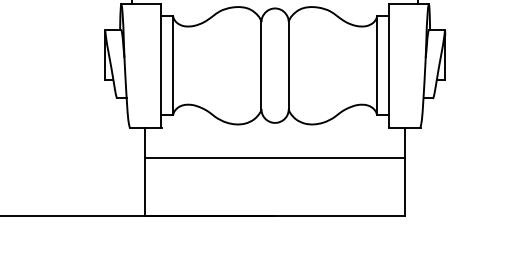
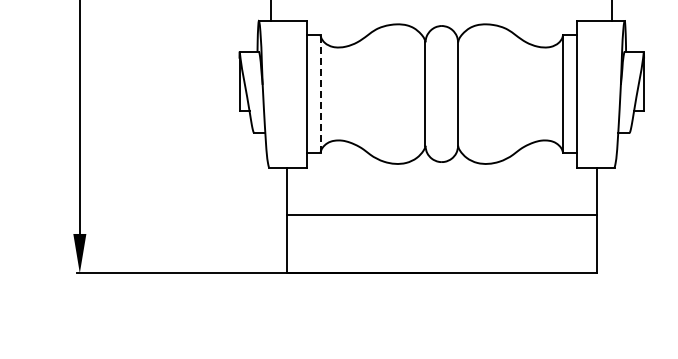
line: (173, 66) -> (320, 94), solid -> dashed
line: (274, 157) -> (441, 215), moved

